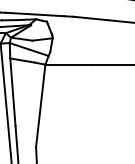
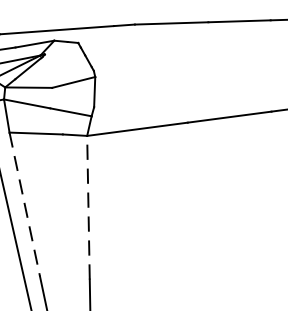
line: (12, 92) -> (24, 205), solid -> dashed
line: (41, 96) -> (87, 205), solid -> dashed

